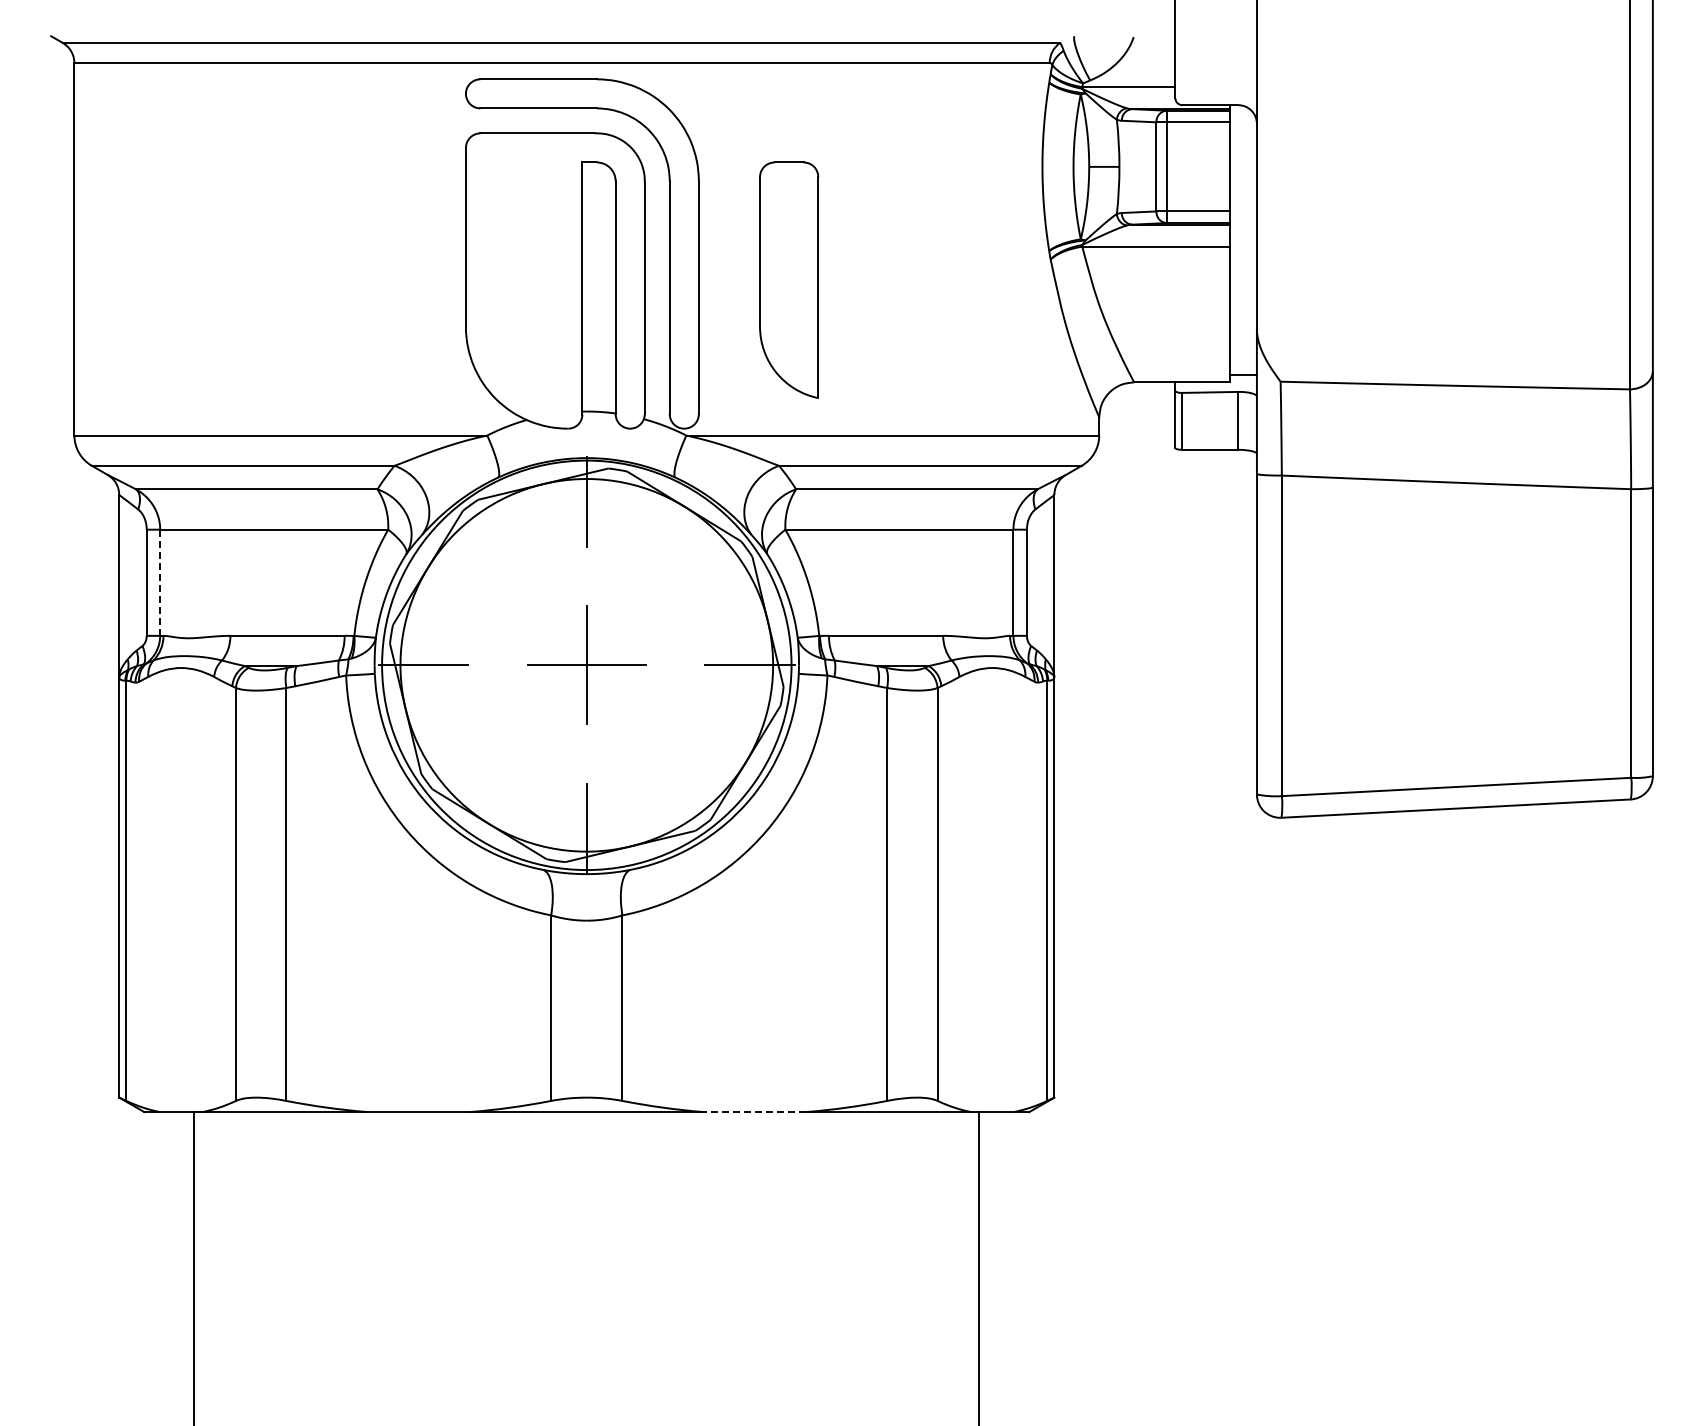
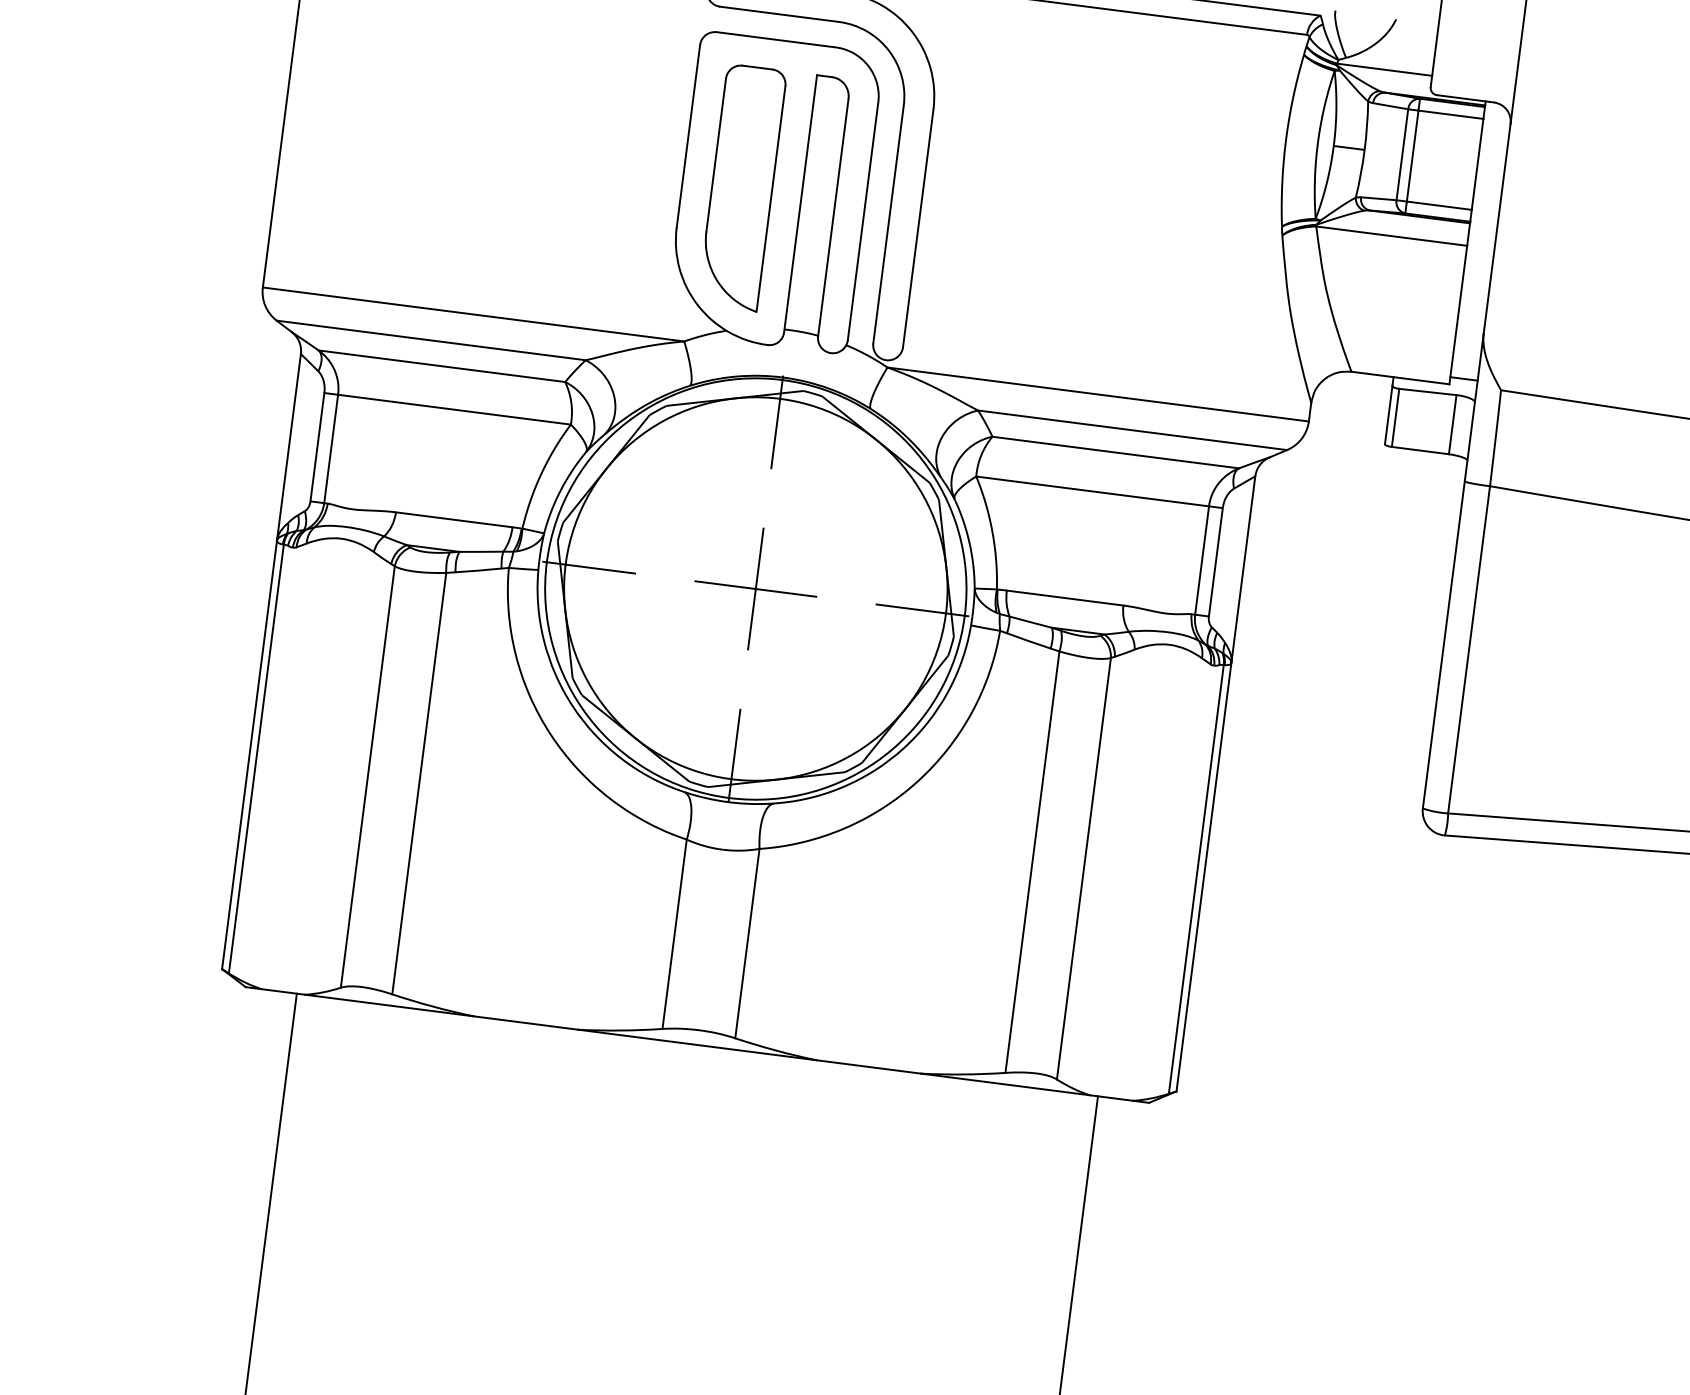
part: (789, 279) -> (742, 187), moved
line: (160, 583) -> (331, 449), dashed -> solid
line: (754, 1112) -> (868, 1067), dashed -> solid

